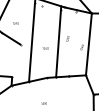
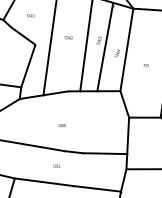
line: (72, 42) -> (105, 46), added
text: (45, 48) -> (68, 37), moved
line: (16, 60) -> (28, 65), added

